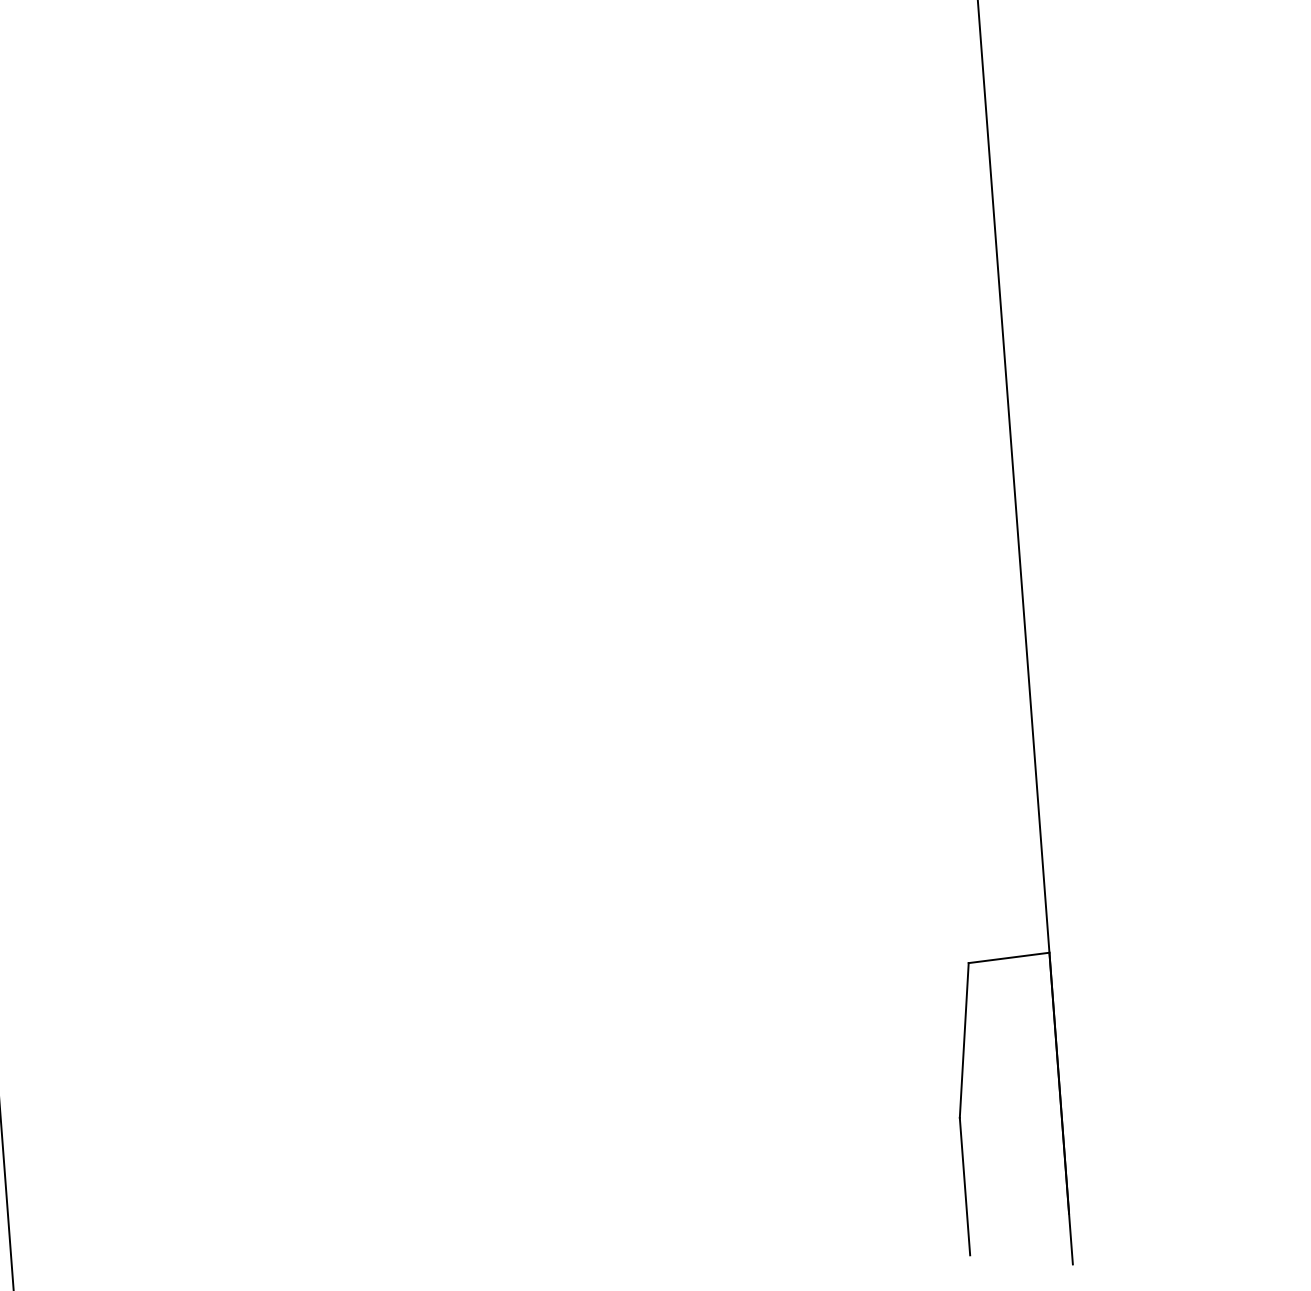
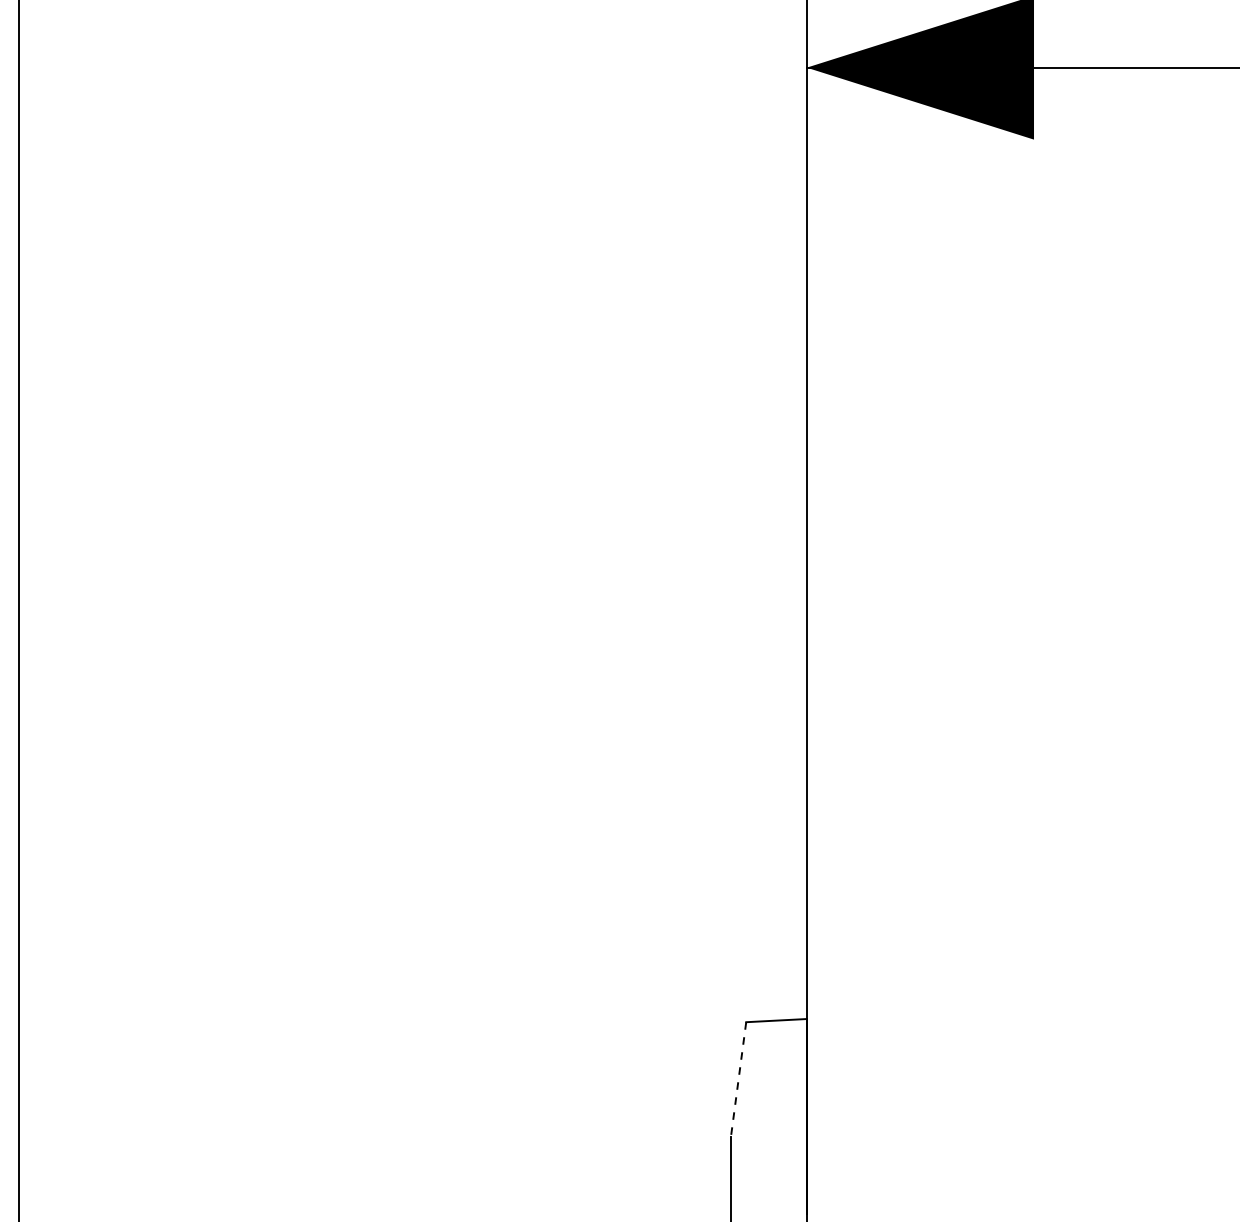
line: (964, 1040) -> (738, 1079), solid -> dashed

